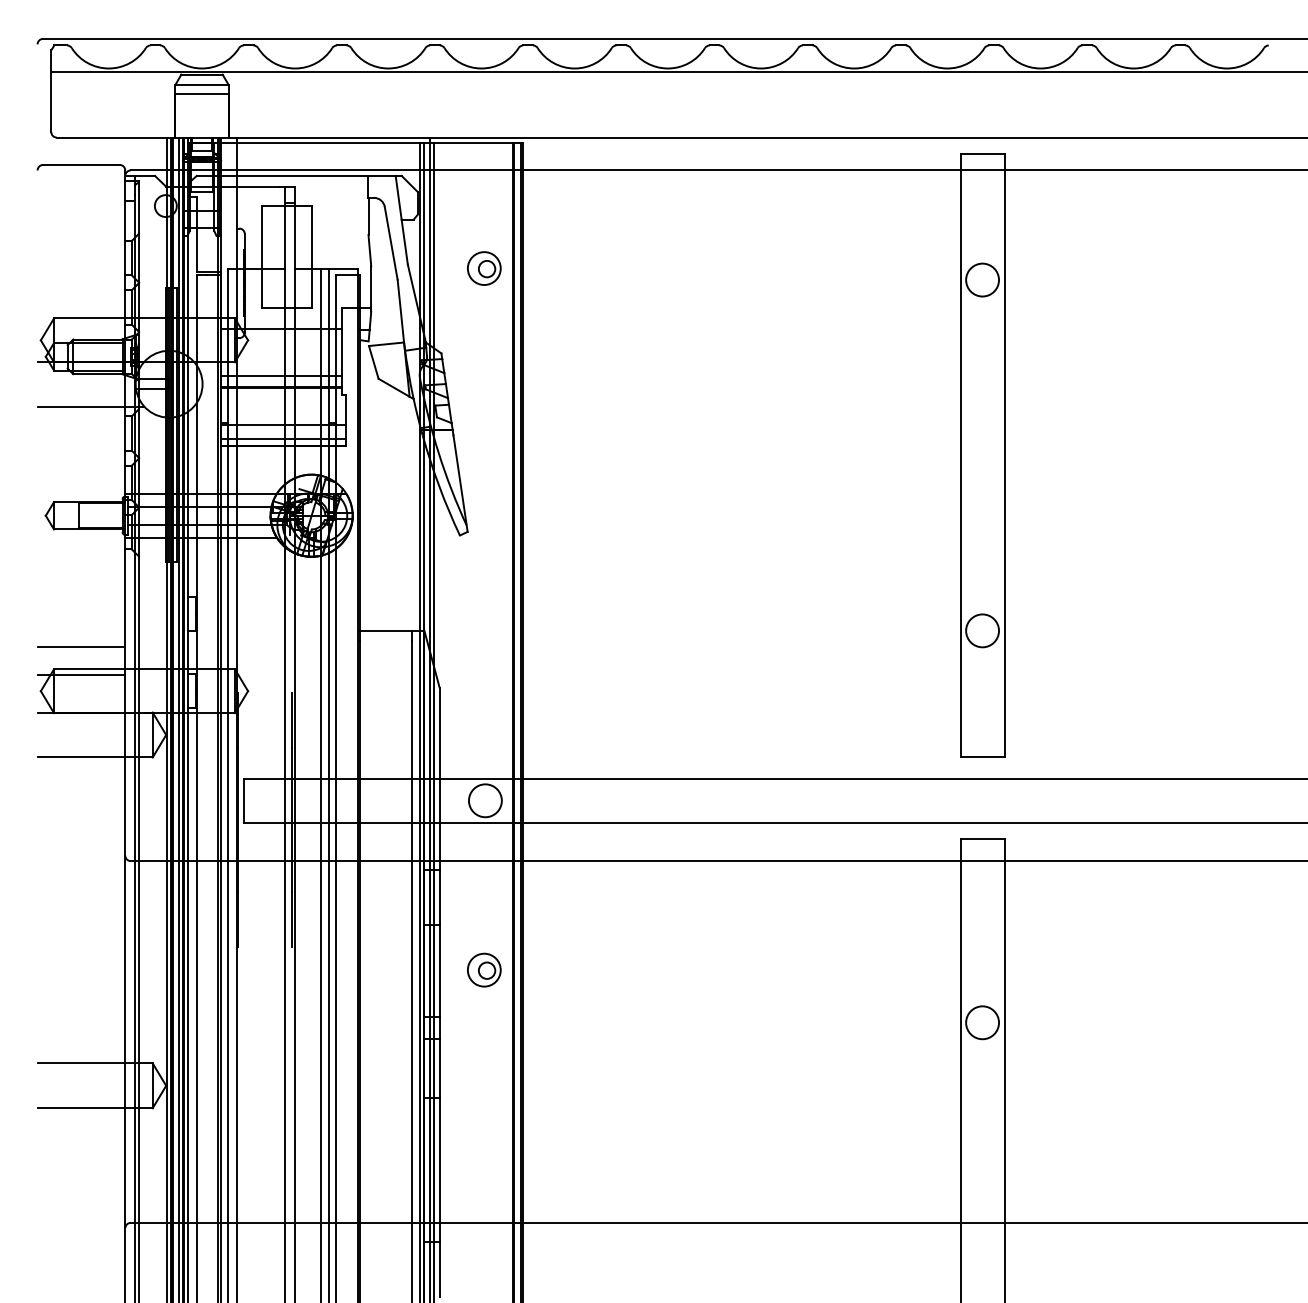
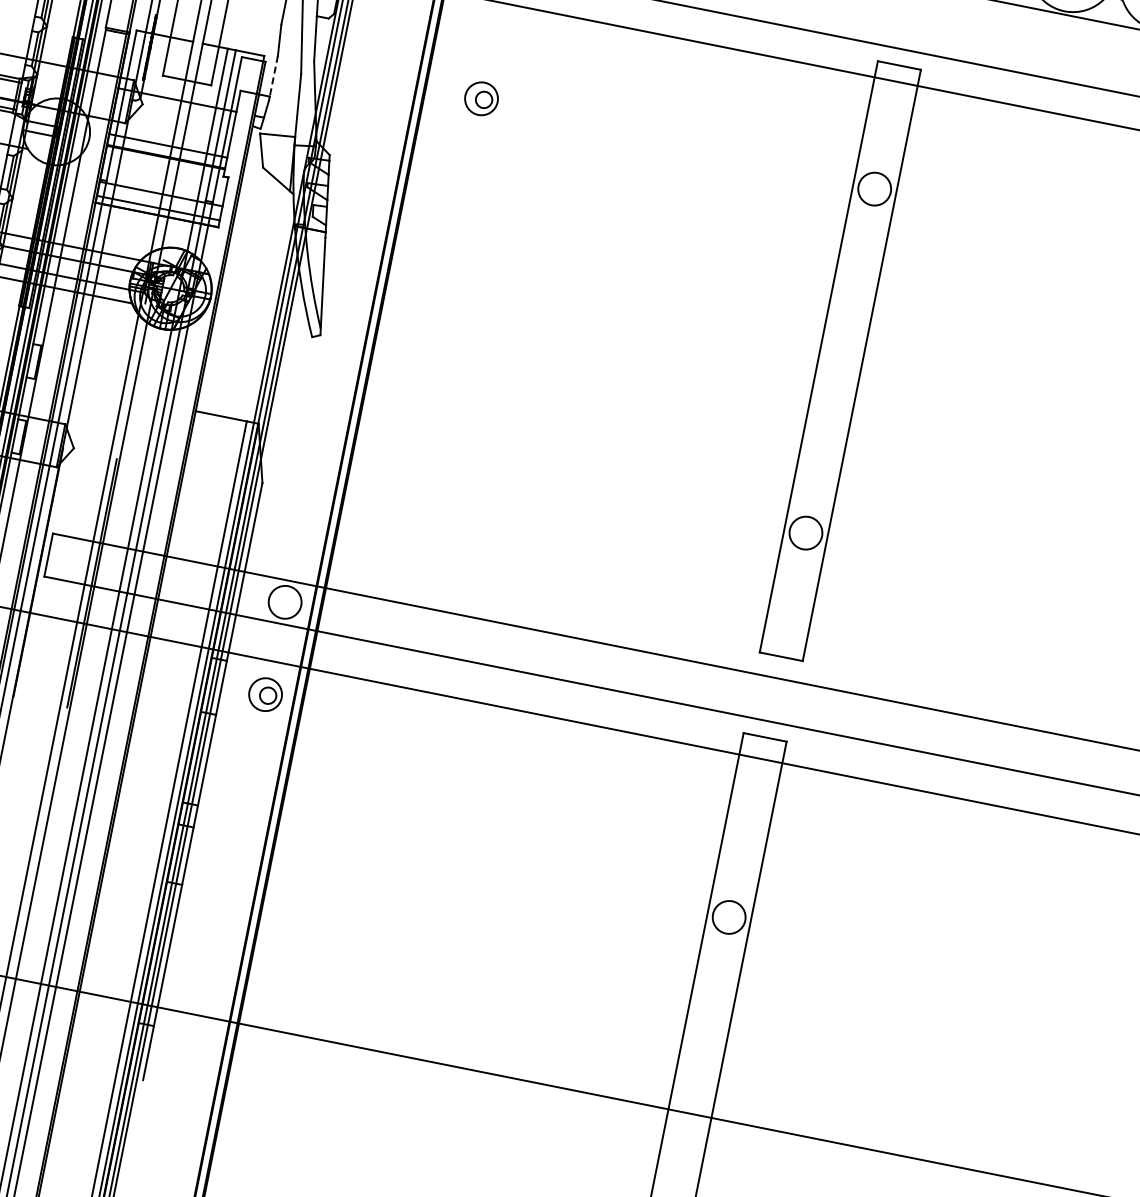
part: (484, 268) -> (481, 98), moved
line: (371, 287) -> (274, 76), solid -> dashed
part: (484, 969) -> (265, 694), moved

